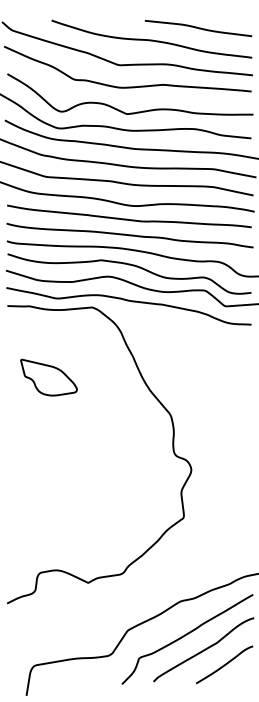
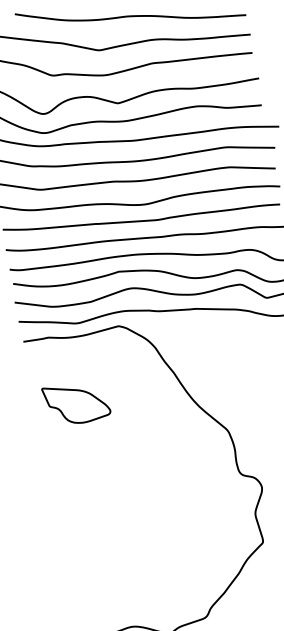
part: (48, 377) -> (76, 403), moved

